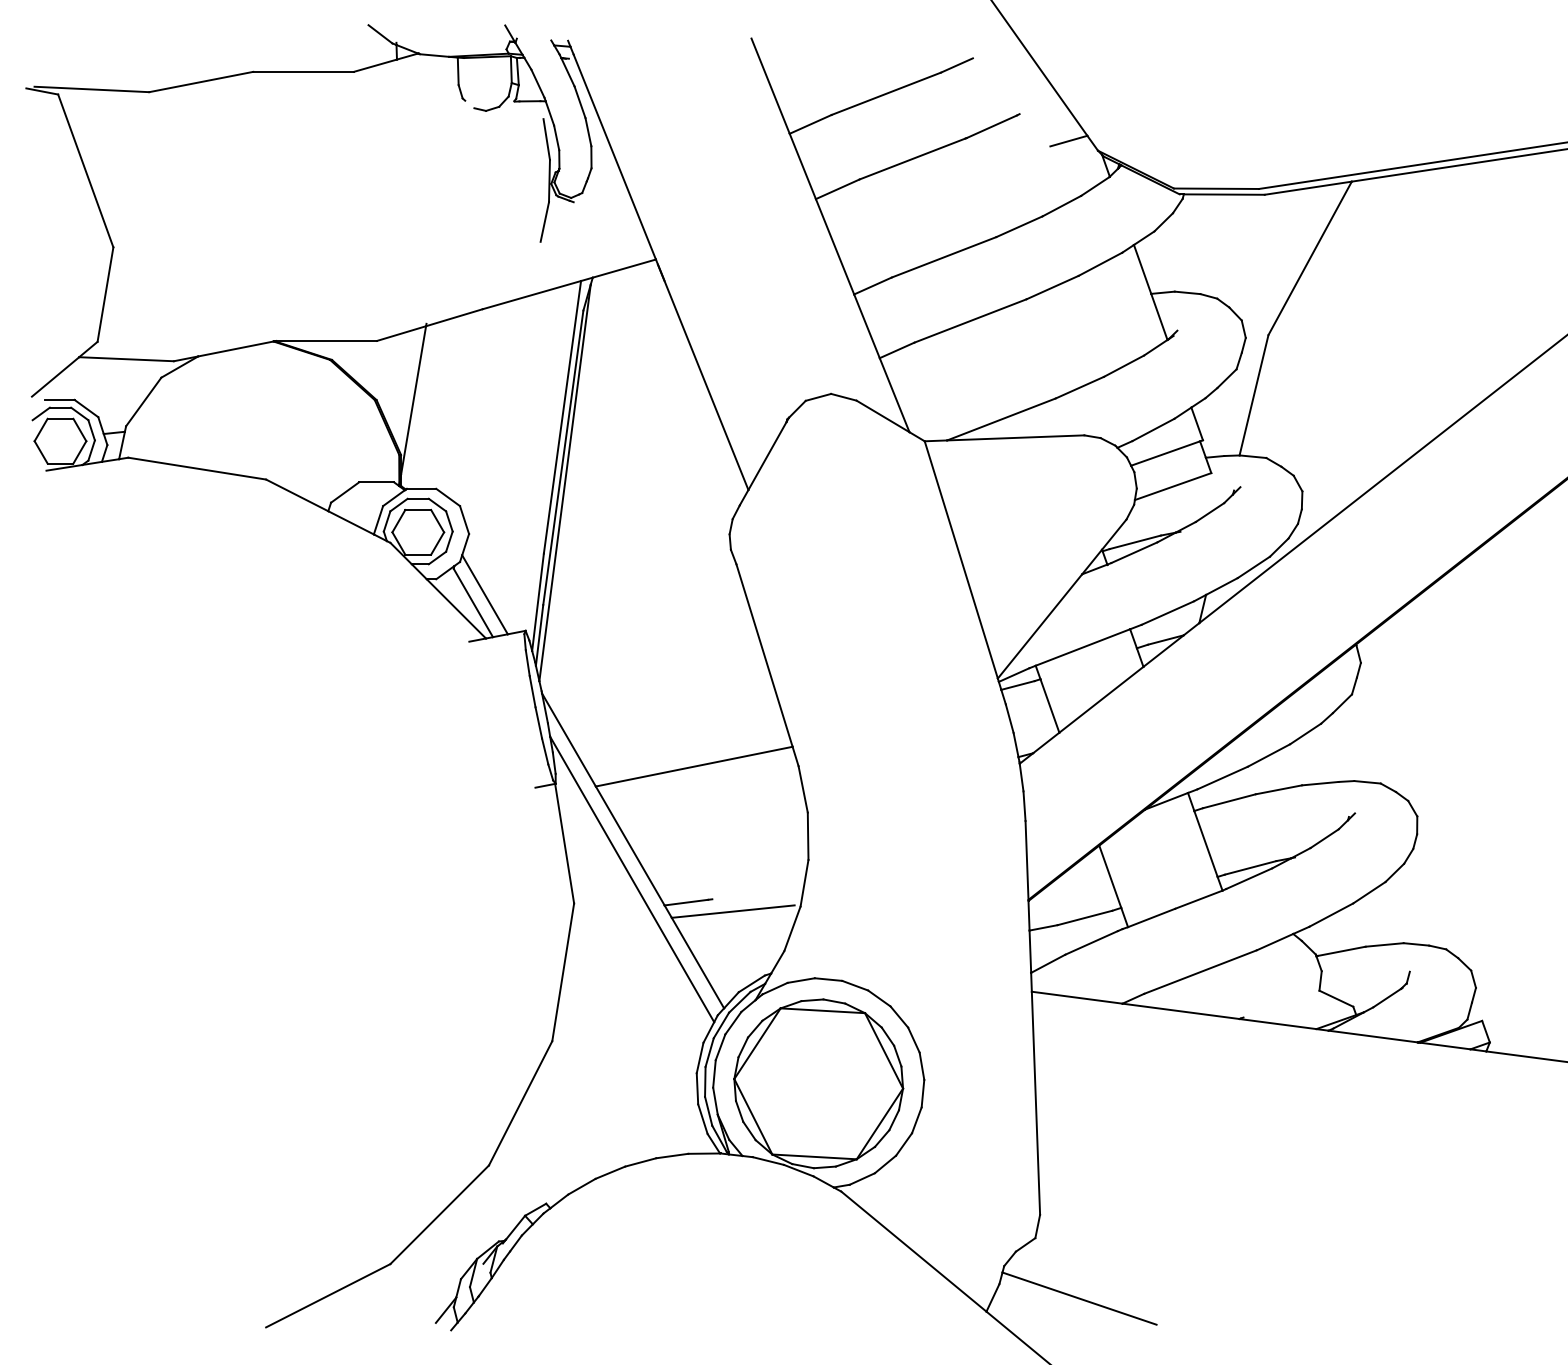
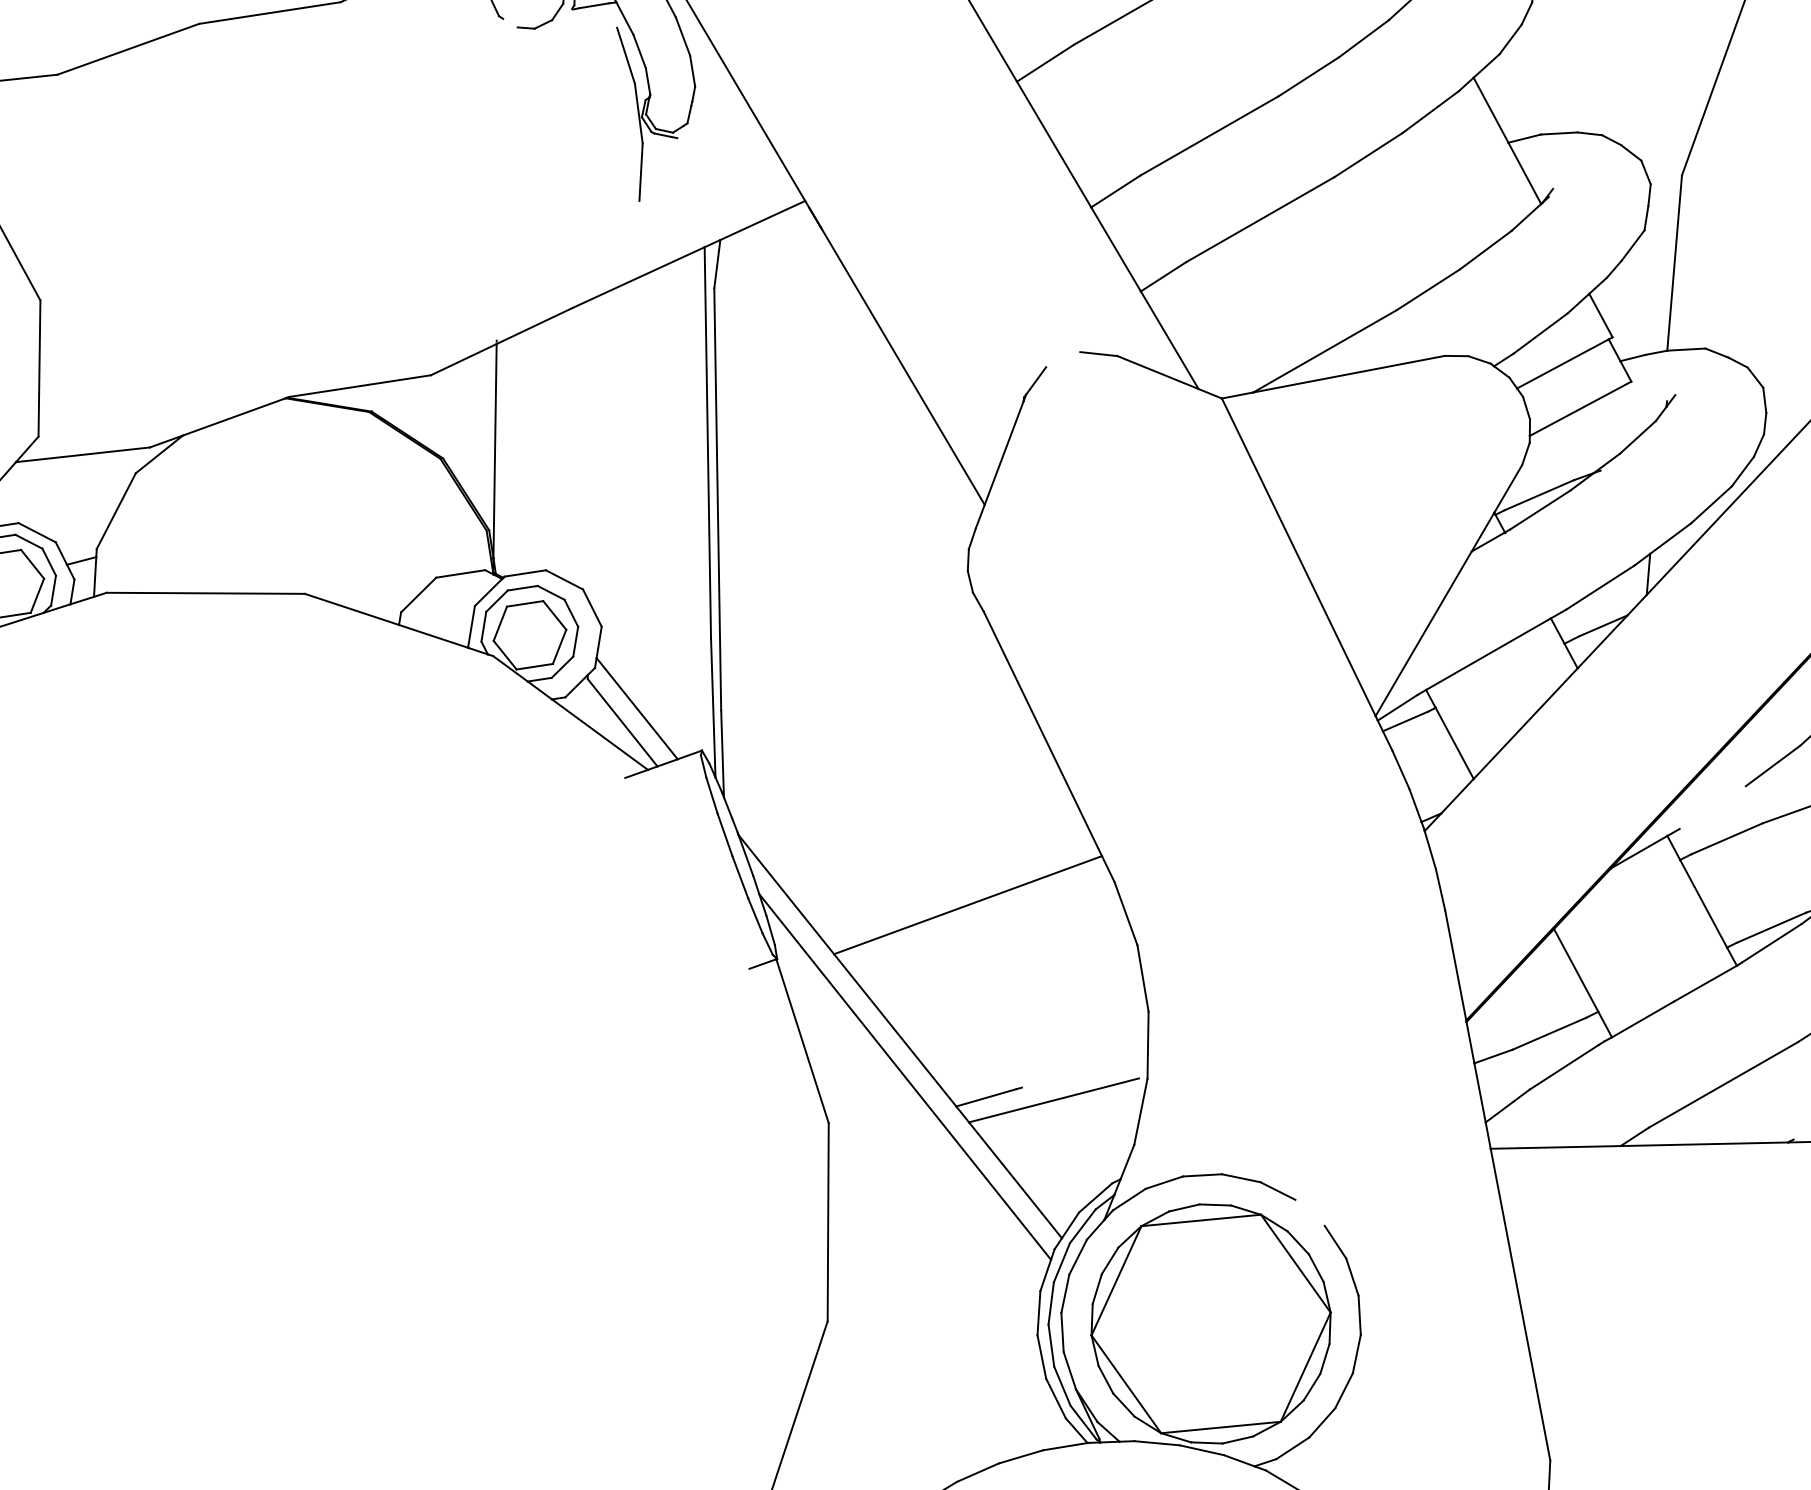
line: (818, 396) -> (1063, 358), removed
line: (564, 482) -> (724, 533), removed
line: (1222, 777) -> (1712, 806), removed
line: (899, 1016) -> (1310, 1212), removed

